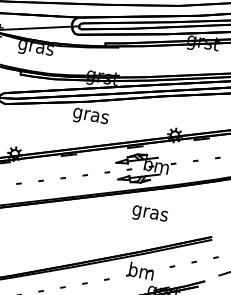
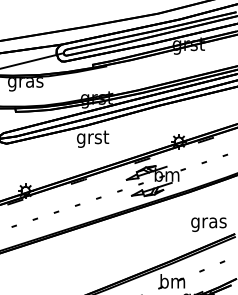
text: (90, 115) -> (92, 138), gras -> grst
text: (149, 214) -> (208, 224), moved

